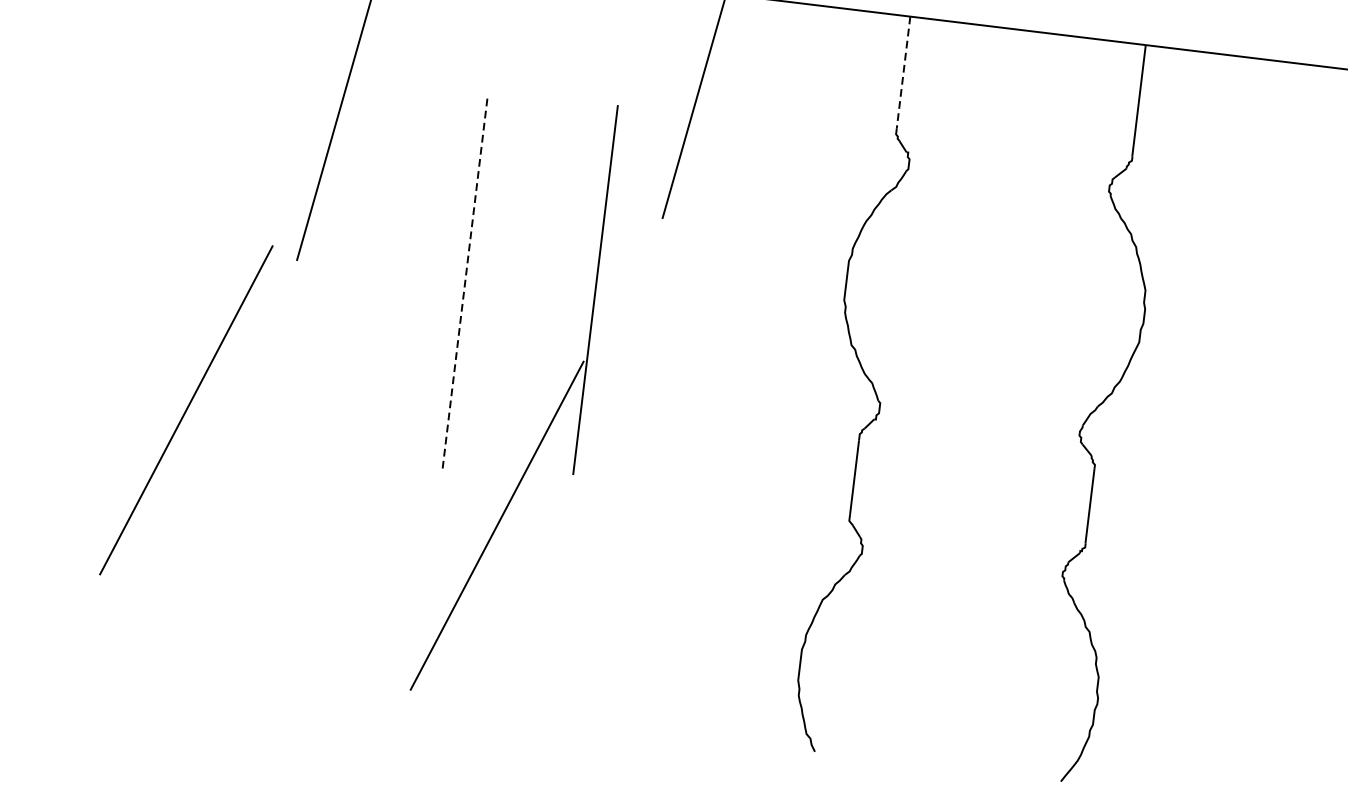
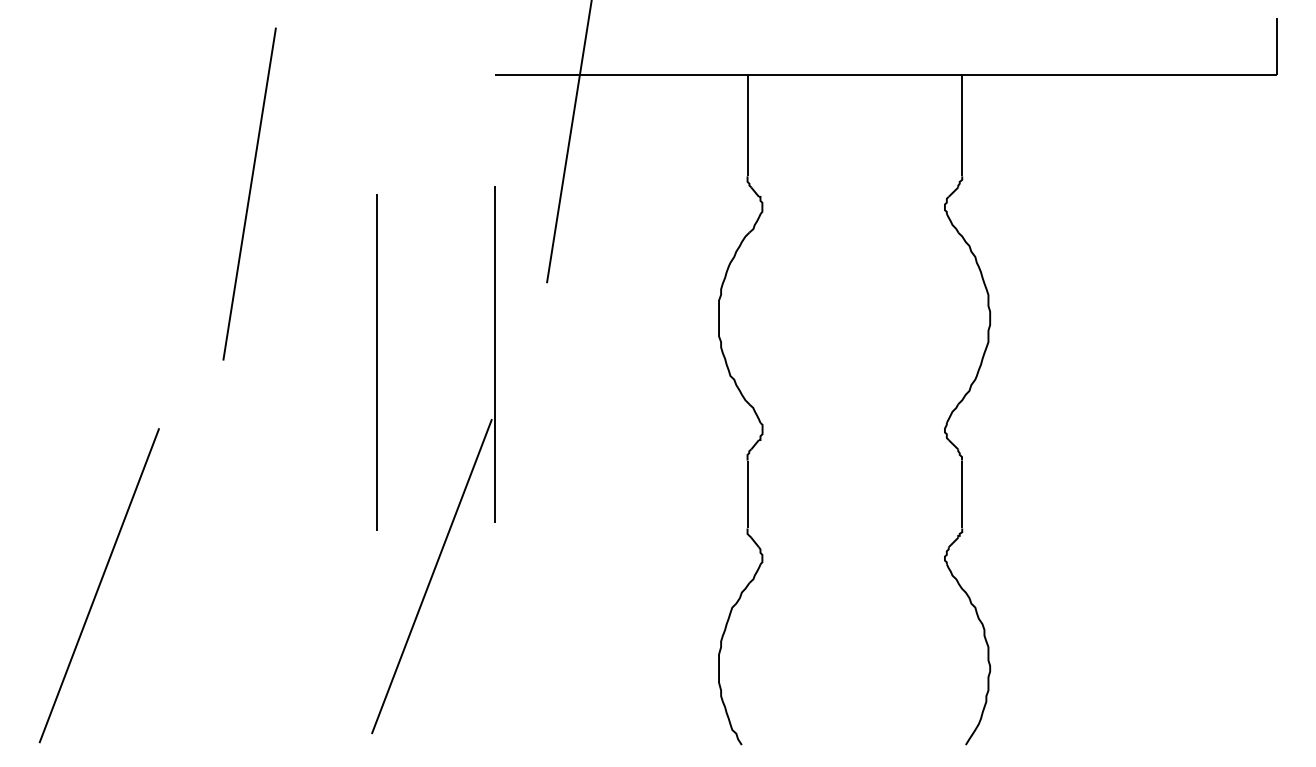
line: (903, 72) -> (747, 125), dashed -> solid
line: (464, 284) -> (376, 363), dashed -> solid
line: (185, 409) -> (98, 585), moved

